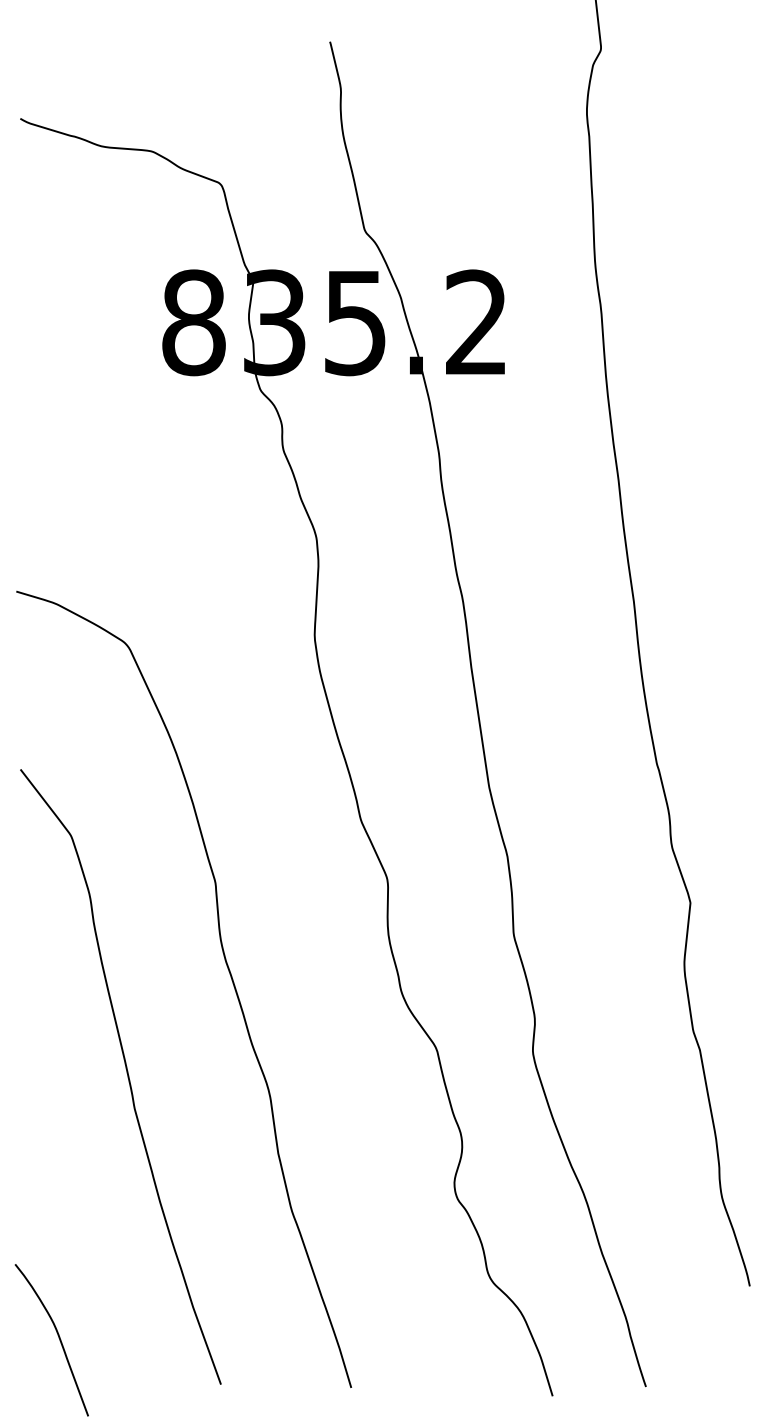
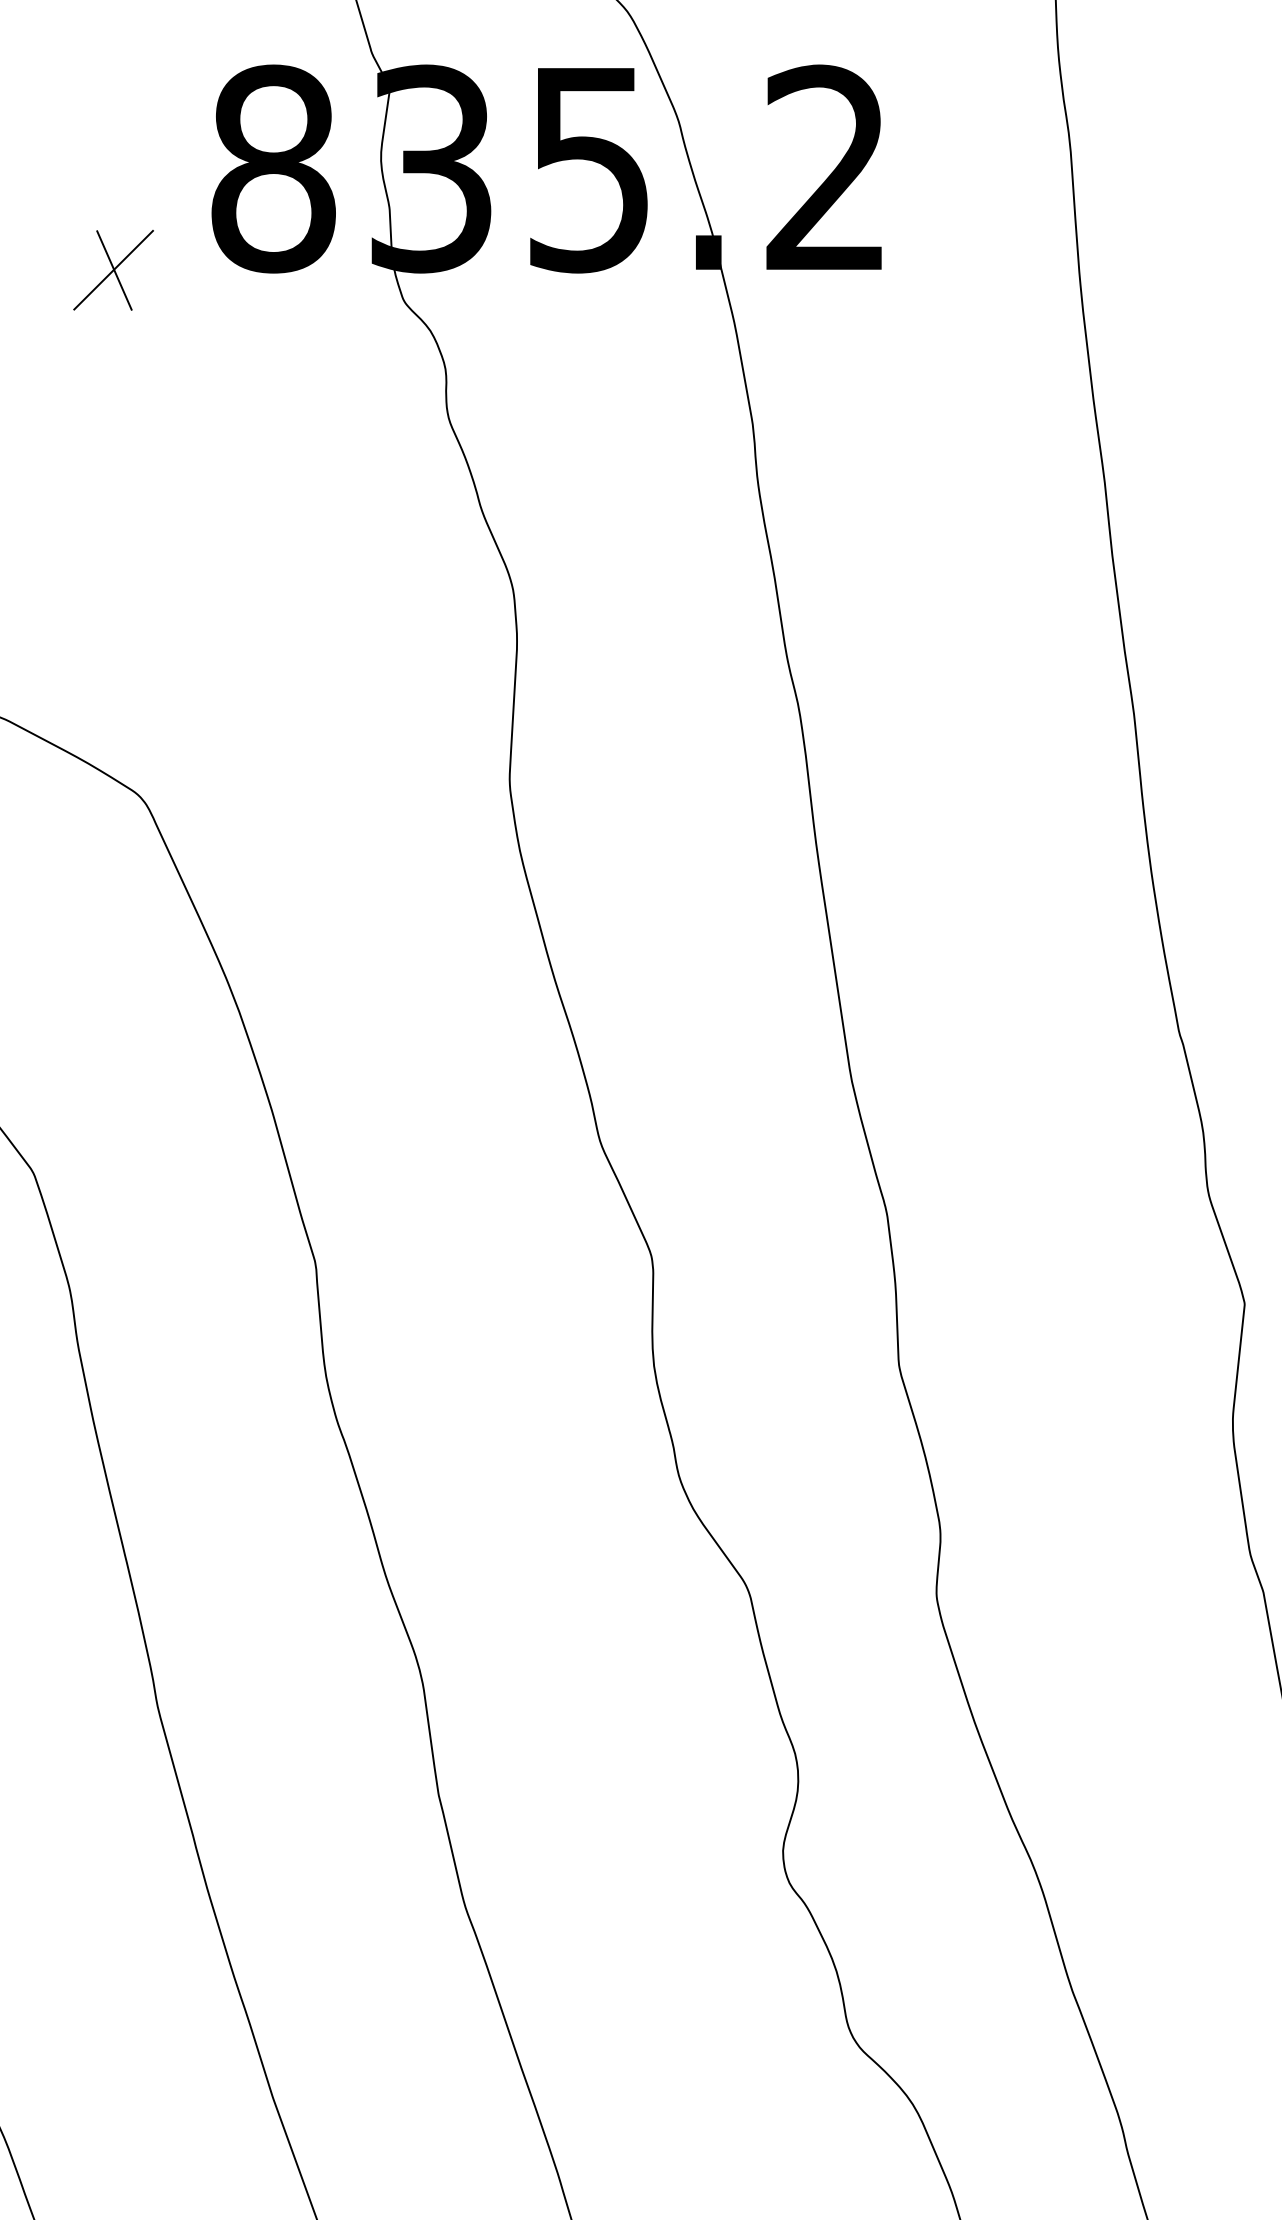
part: (112, 374) -> (114, 270), added

